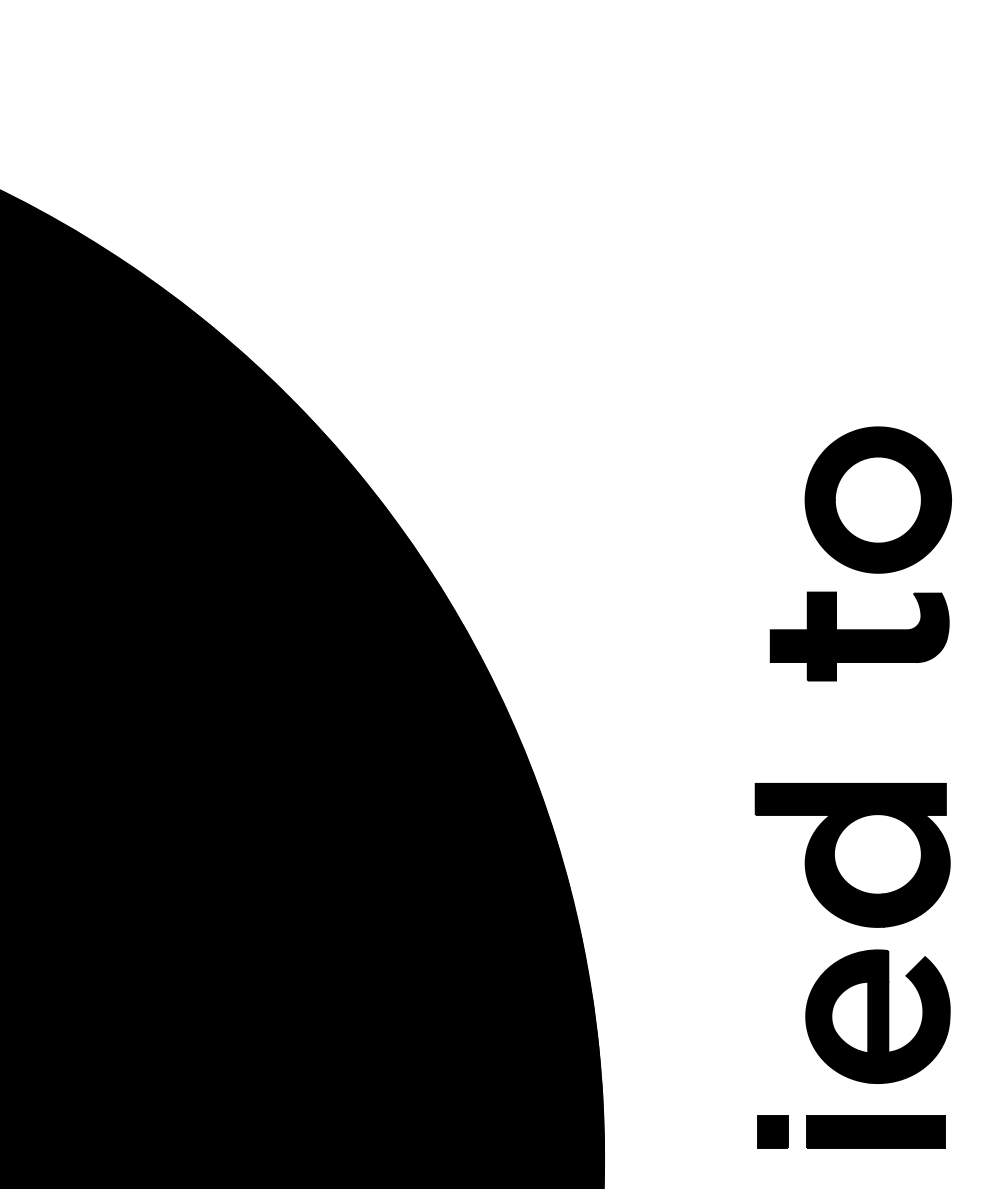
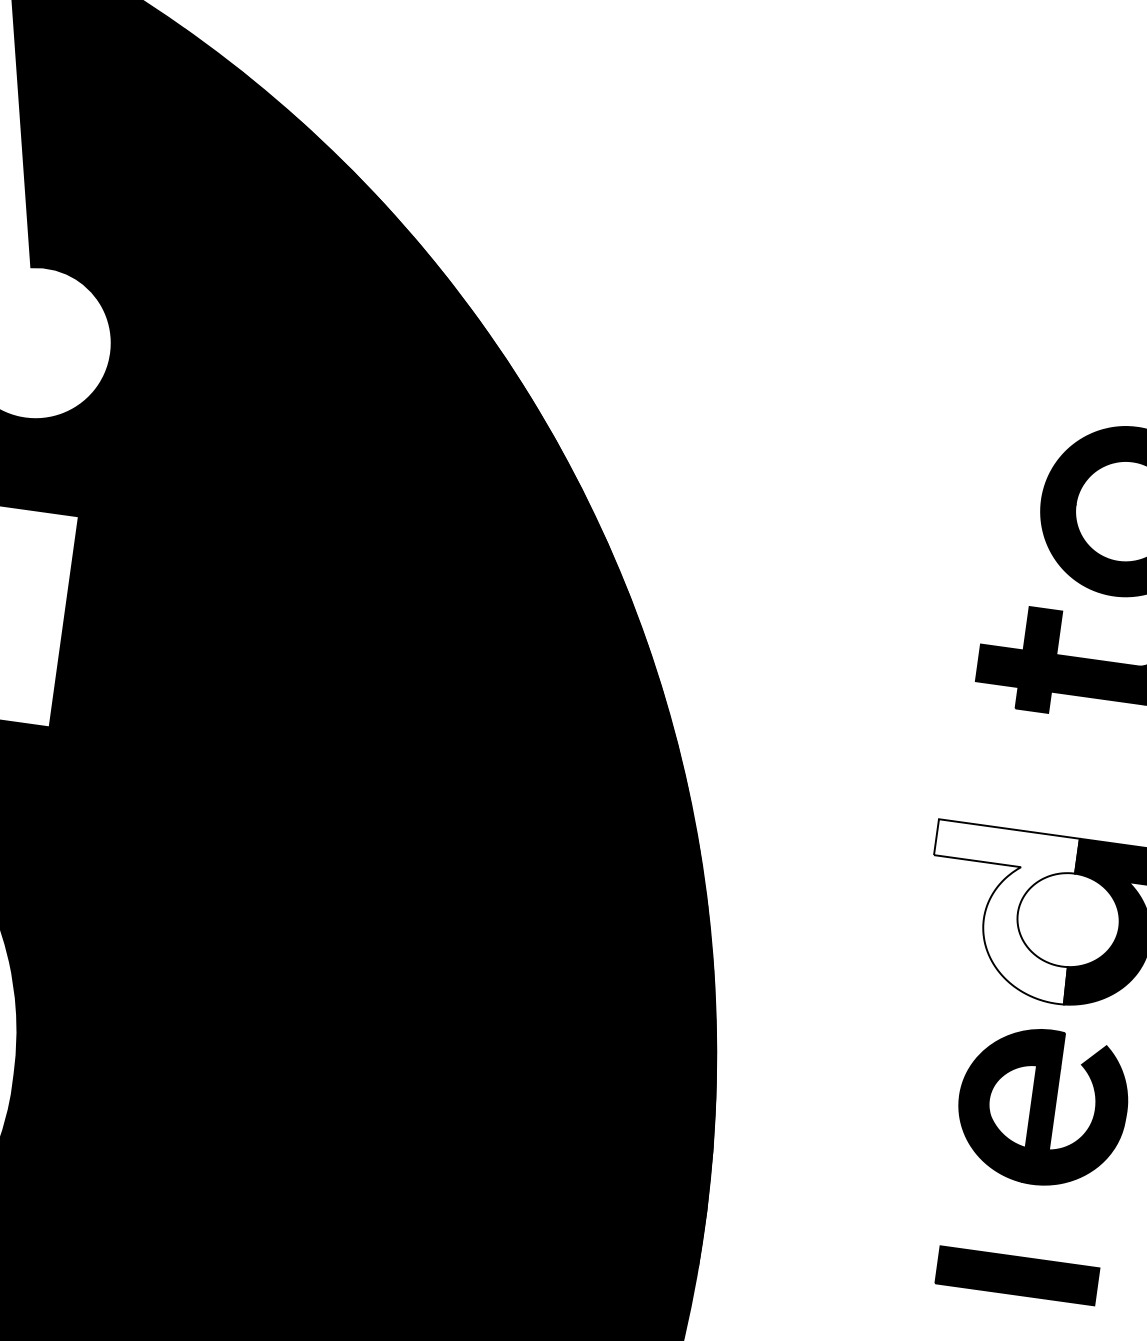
fill: (819, 854) -> (1001, 910), removed
part: (772, 1131) -> (902, 1222), removed
part: (875, 1131) -> (1016, 1275), moved

